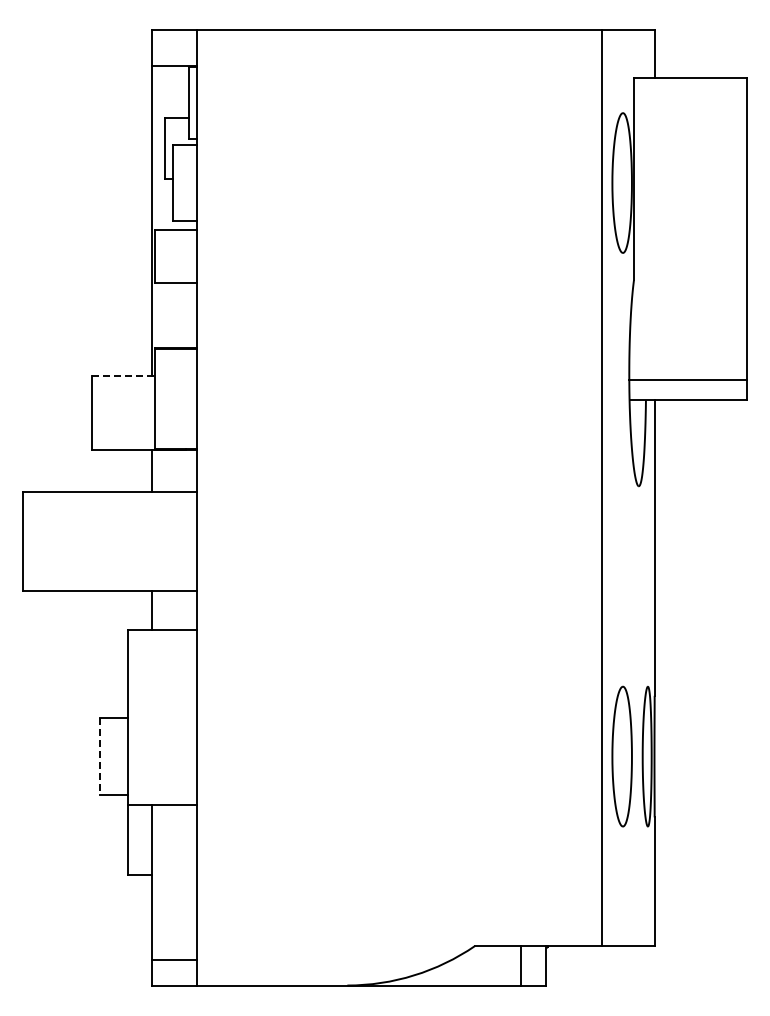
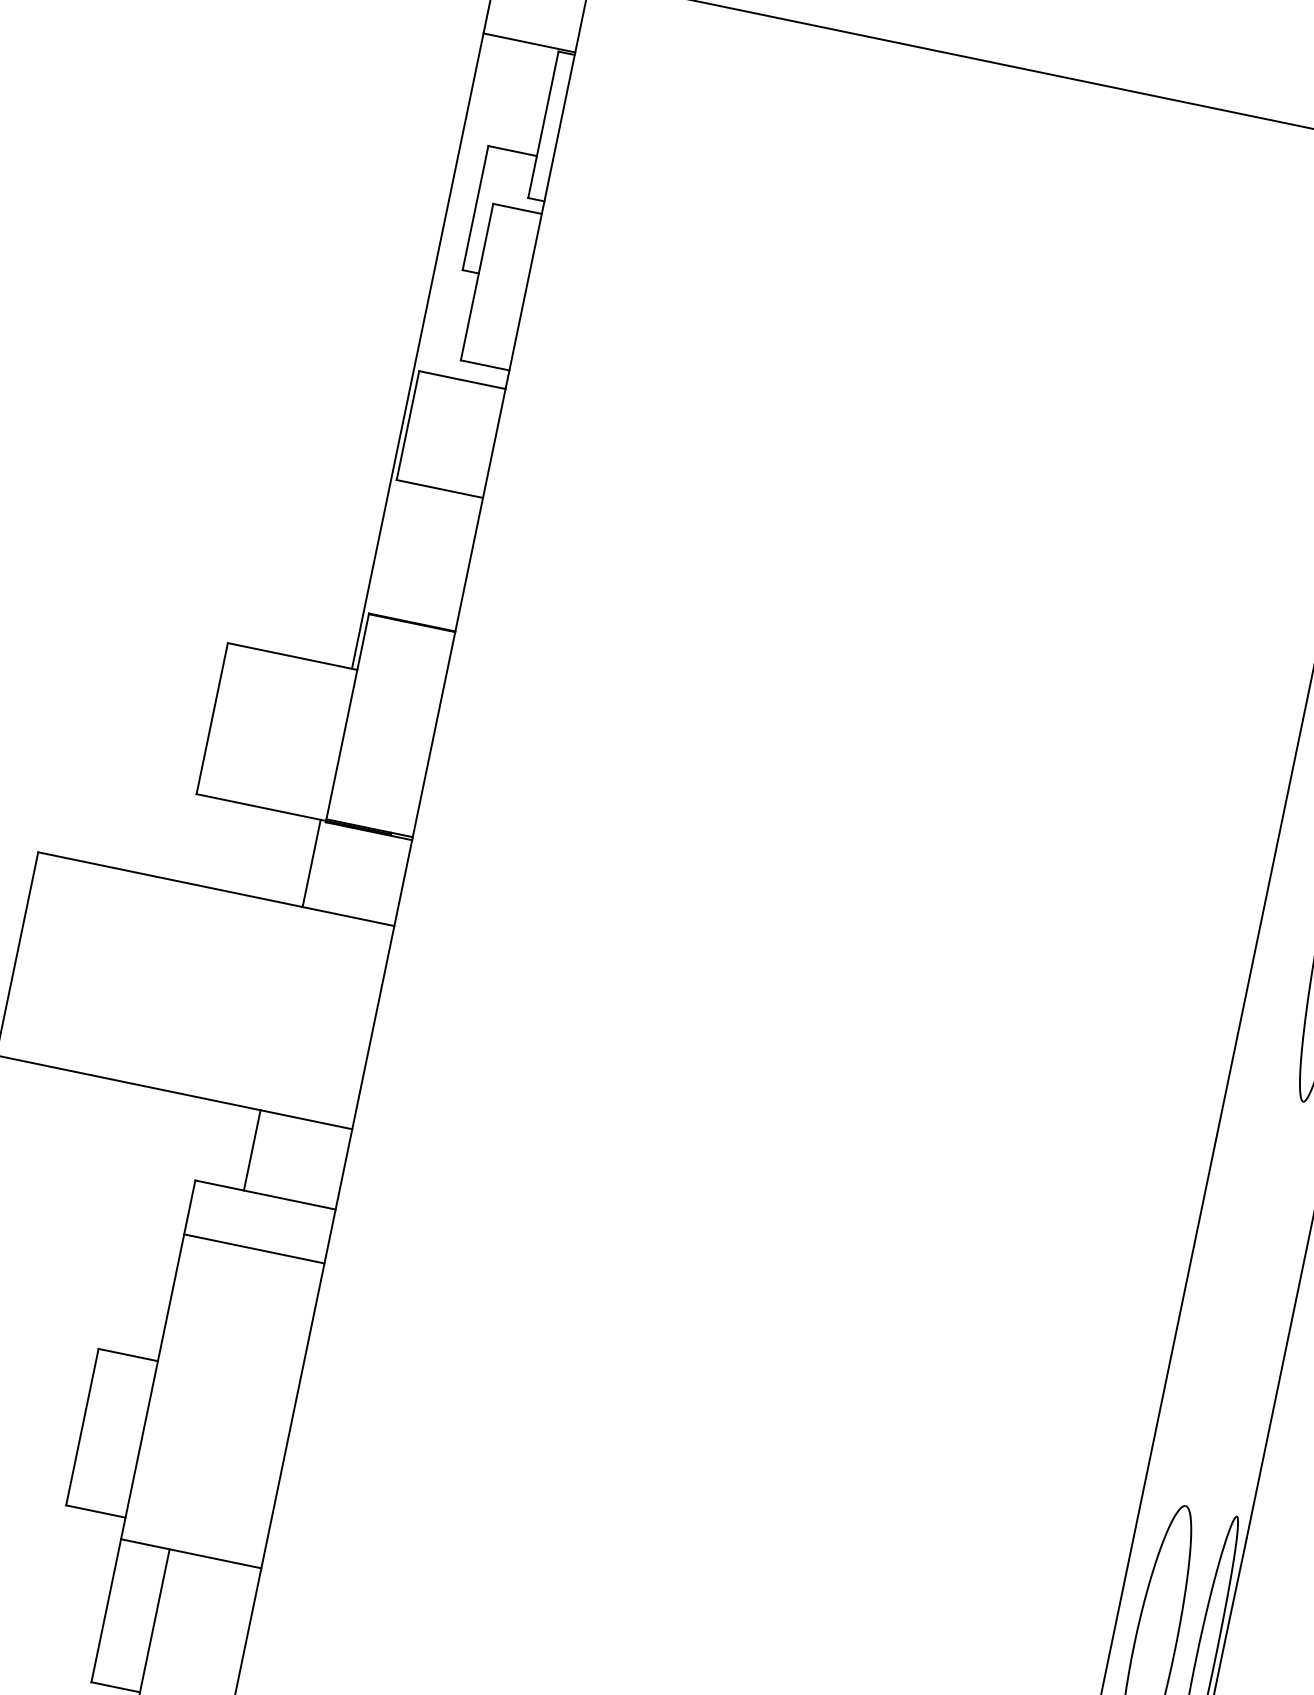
line: (123, 375) -> (293, 655), dashed -> solid
line: (162, 656) -> (254, 1248), added
line: (99, 757) -> (81, 1428), dashed -> solid

